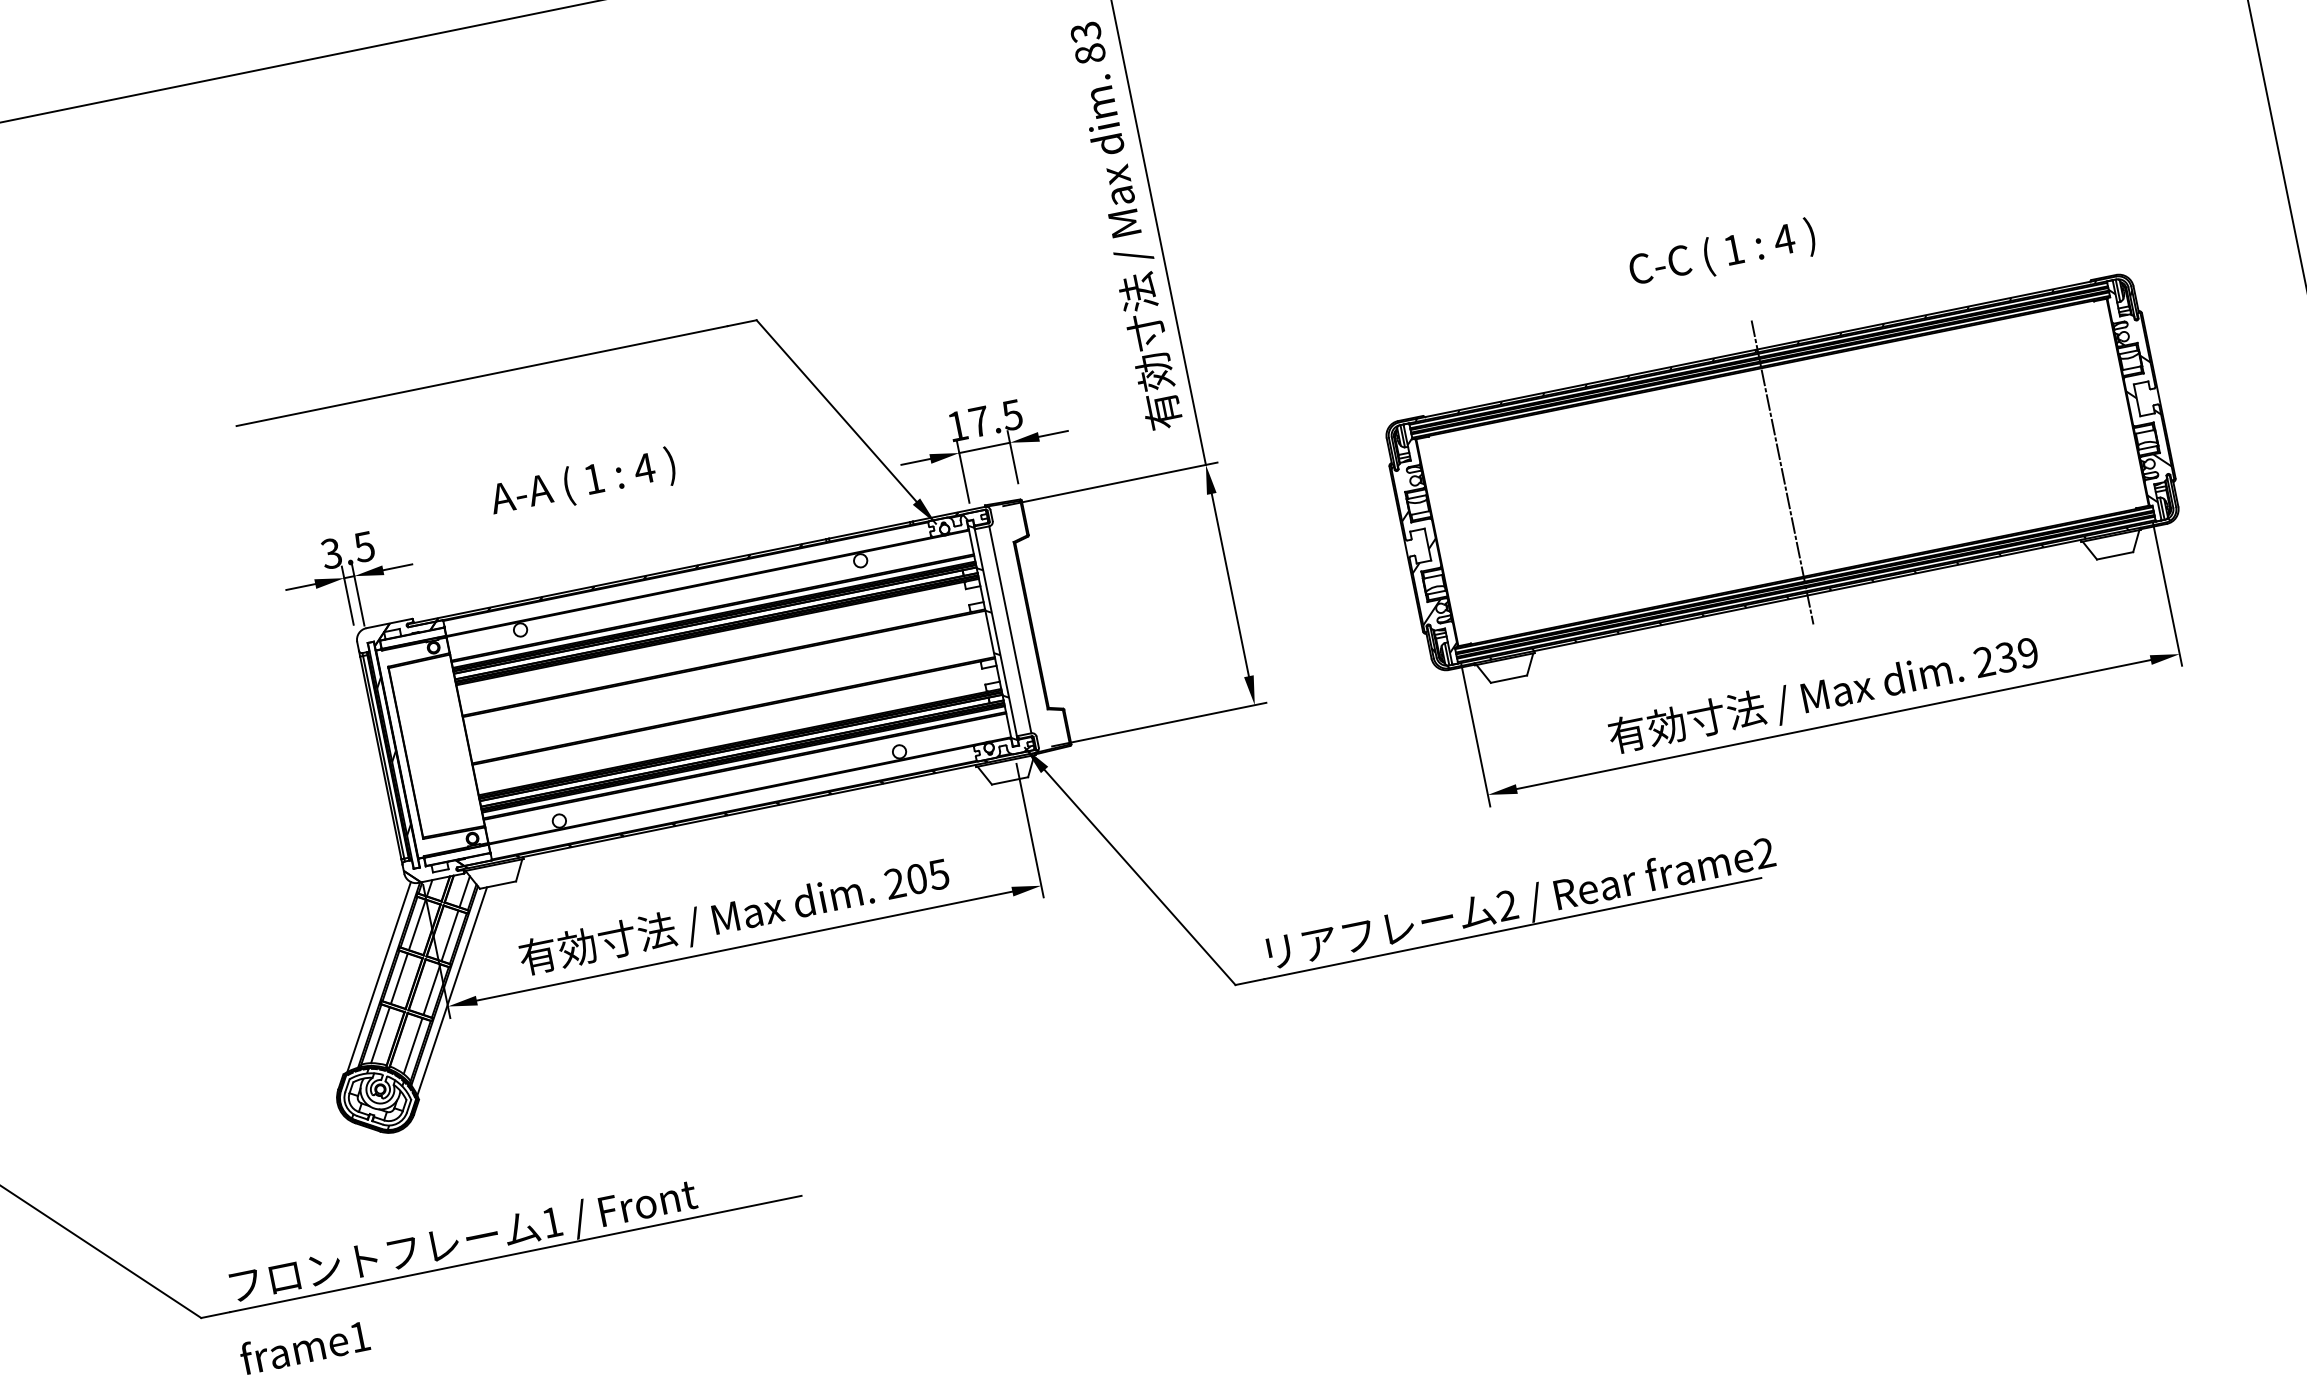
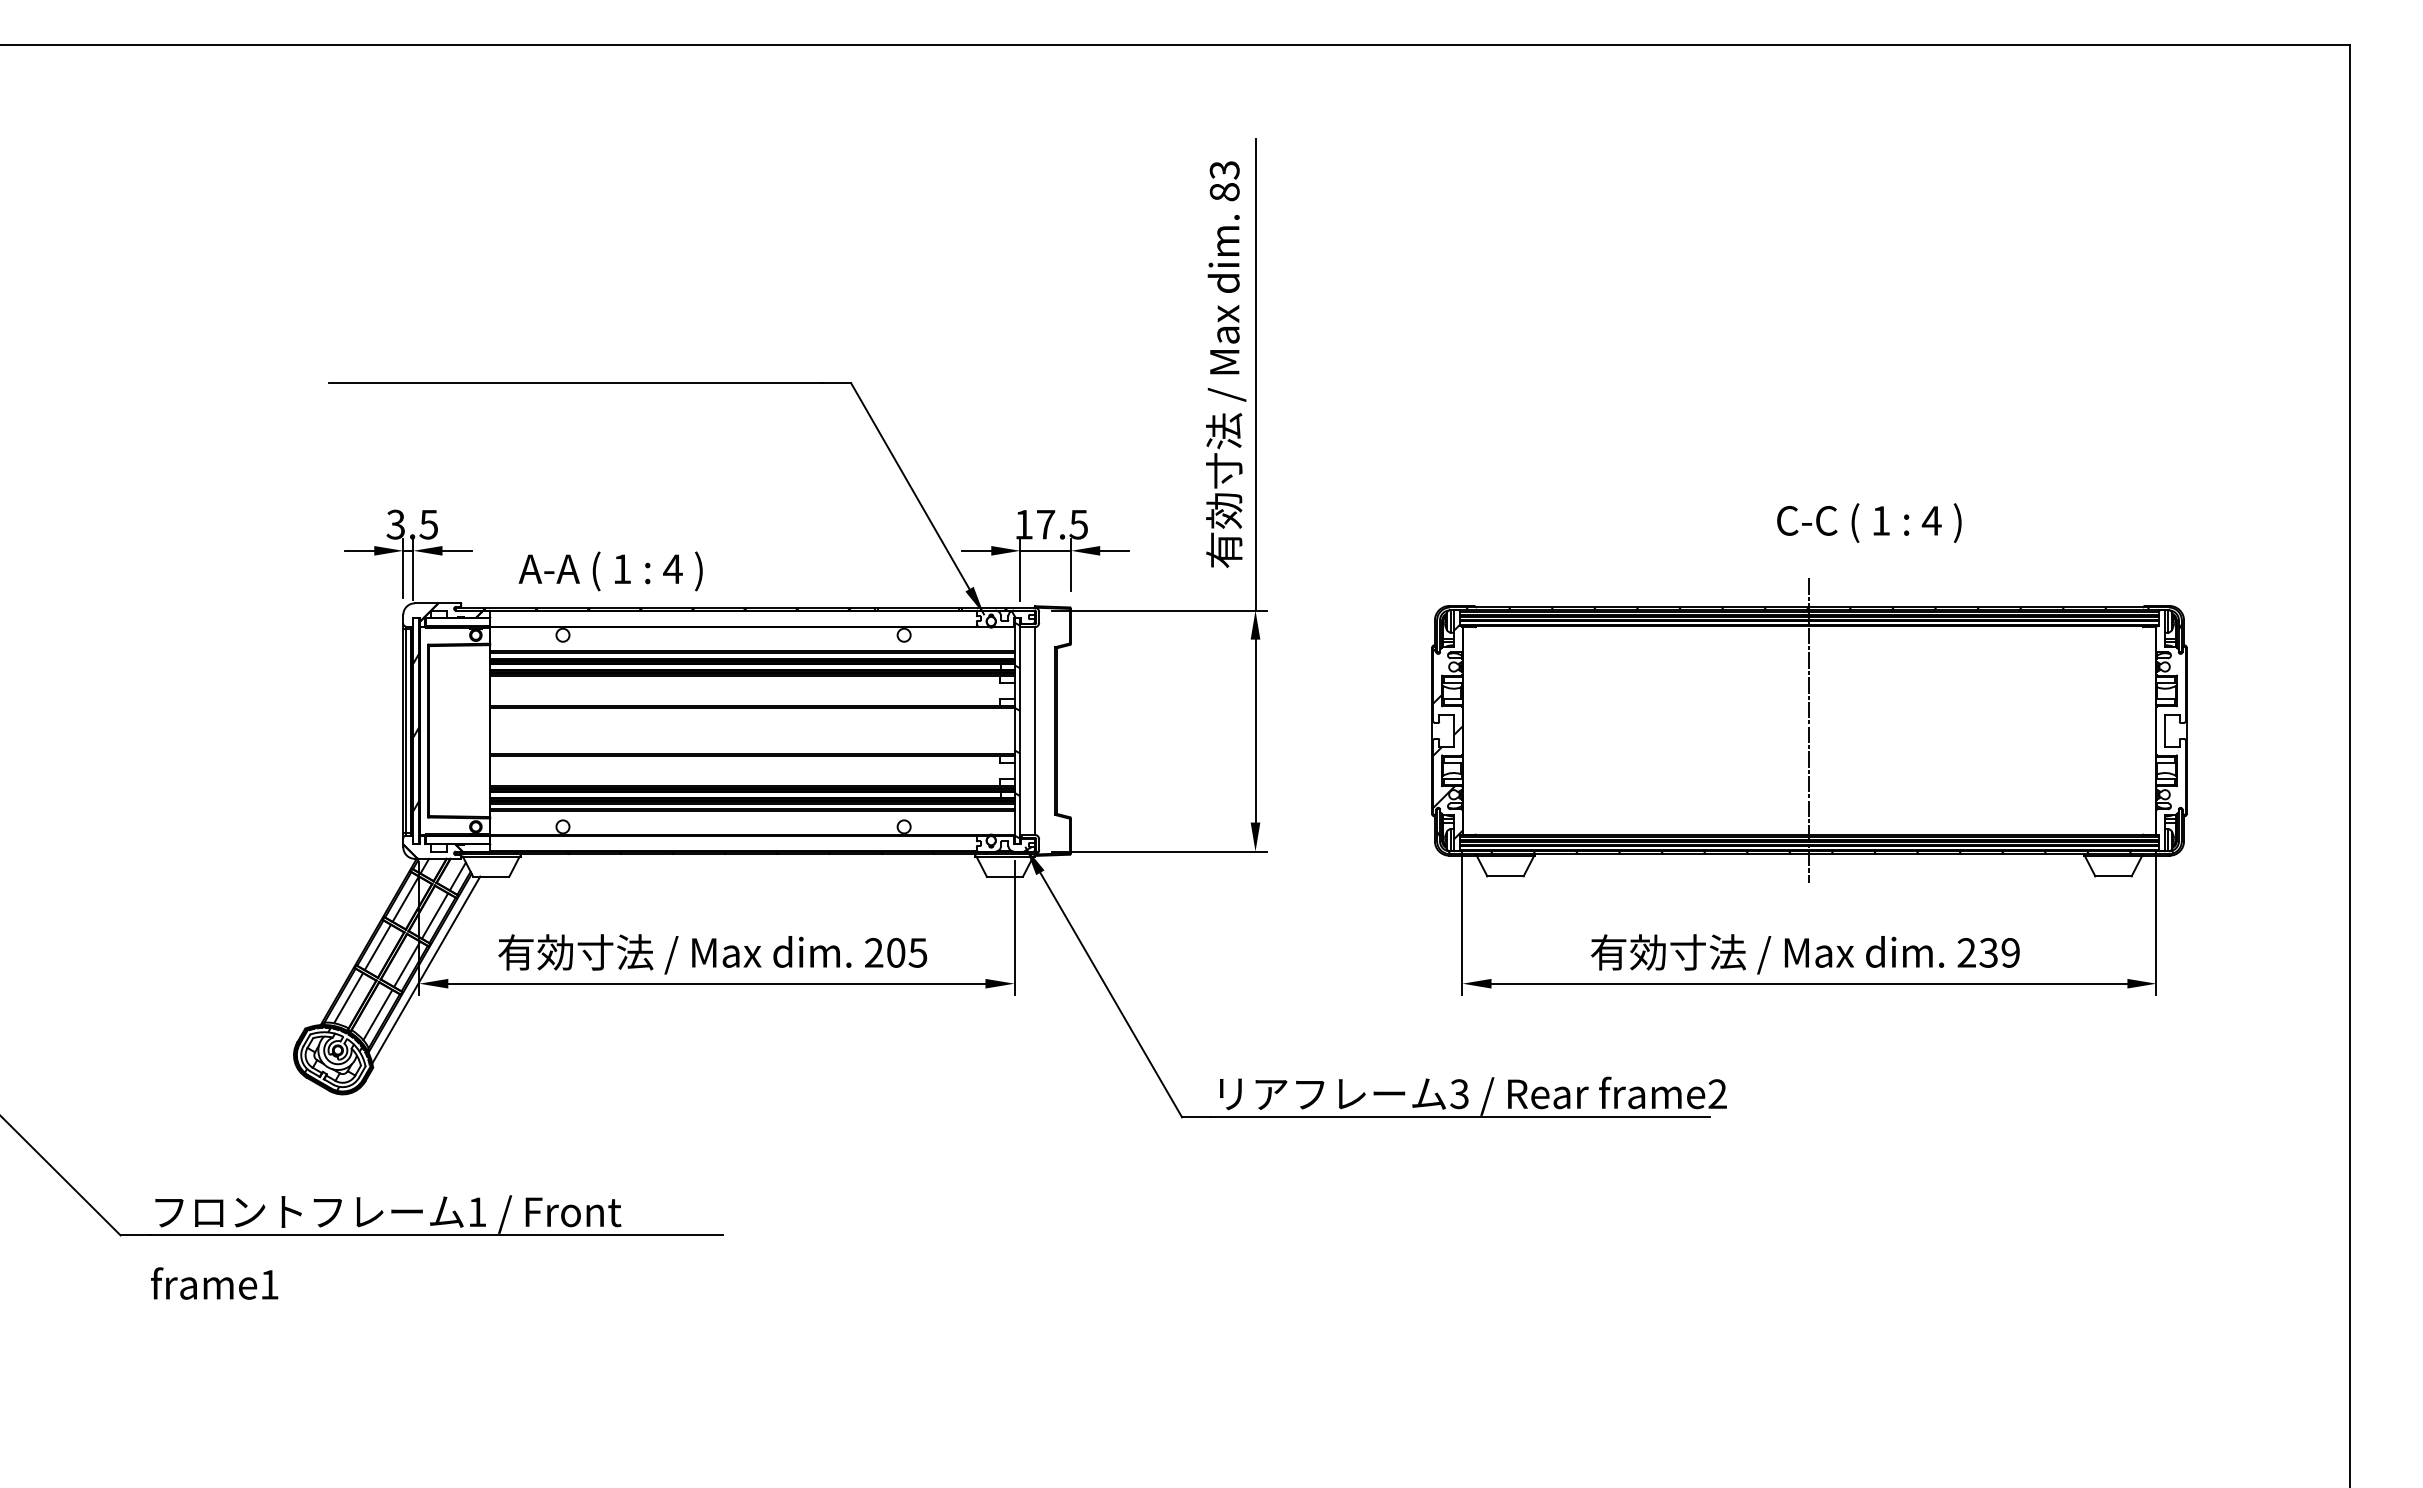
text: (1722, 253) -> (1869, 522), moved
hatch: (2141, 393) -> (2170, 725), removed
text: (582, 483) -> (610, 571), moved
text: (1507, 905) -> (1459, 1094), 2 -> 3
line: (378, 976) -> (358, 941), removed

